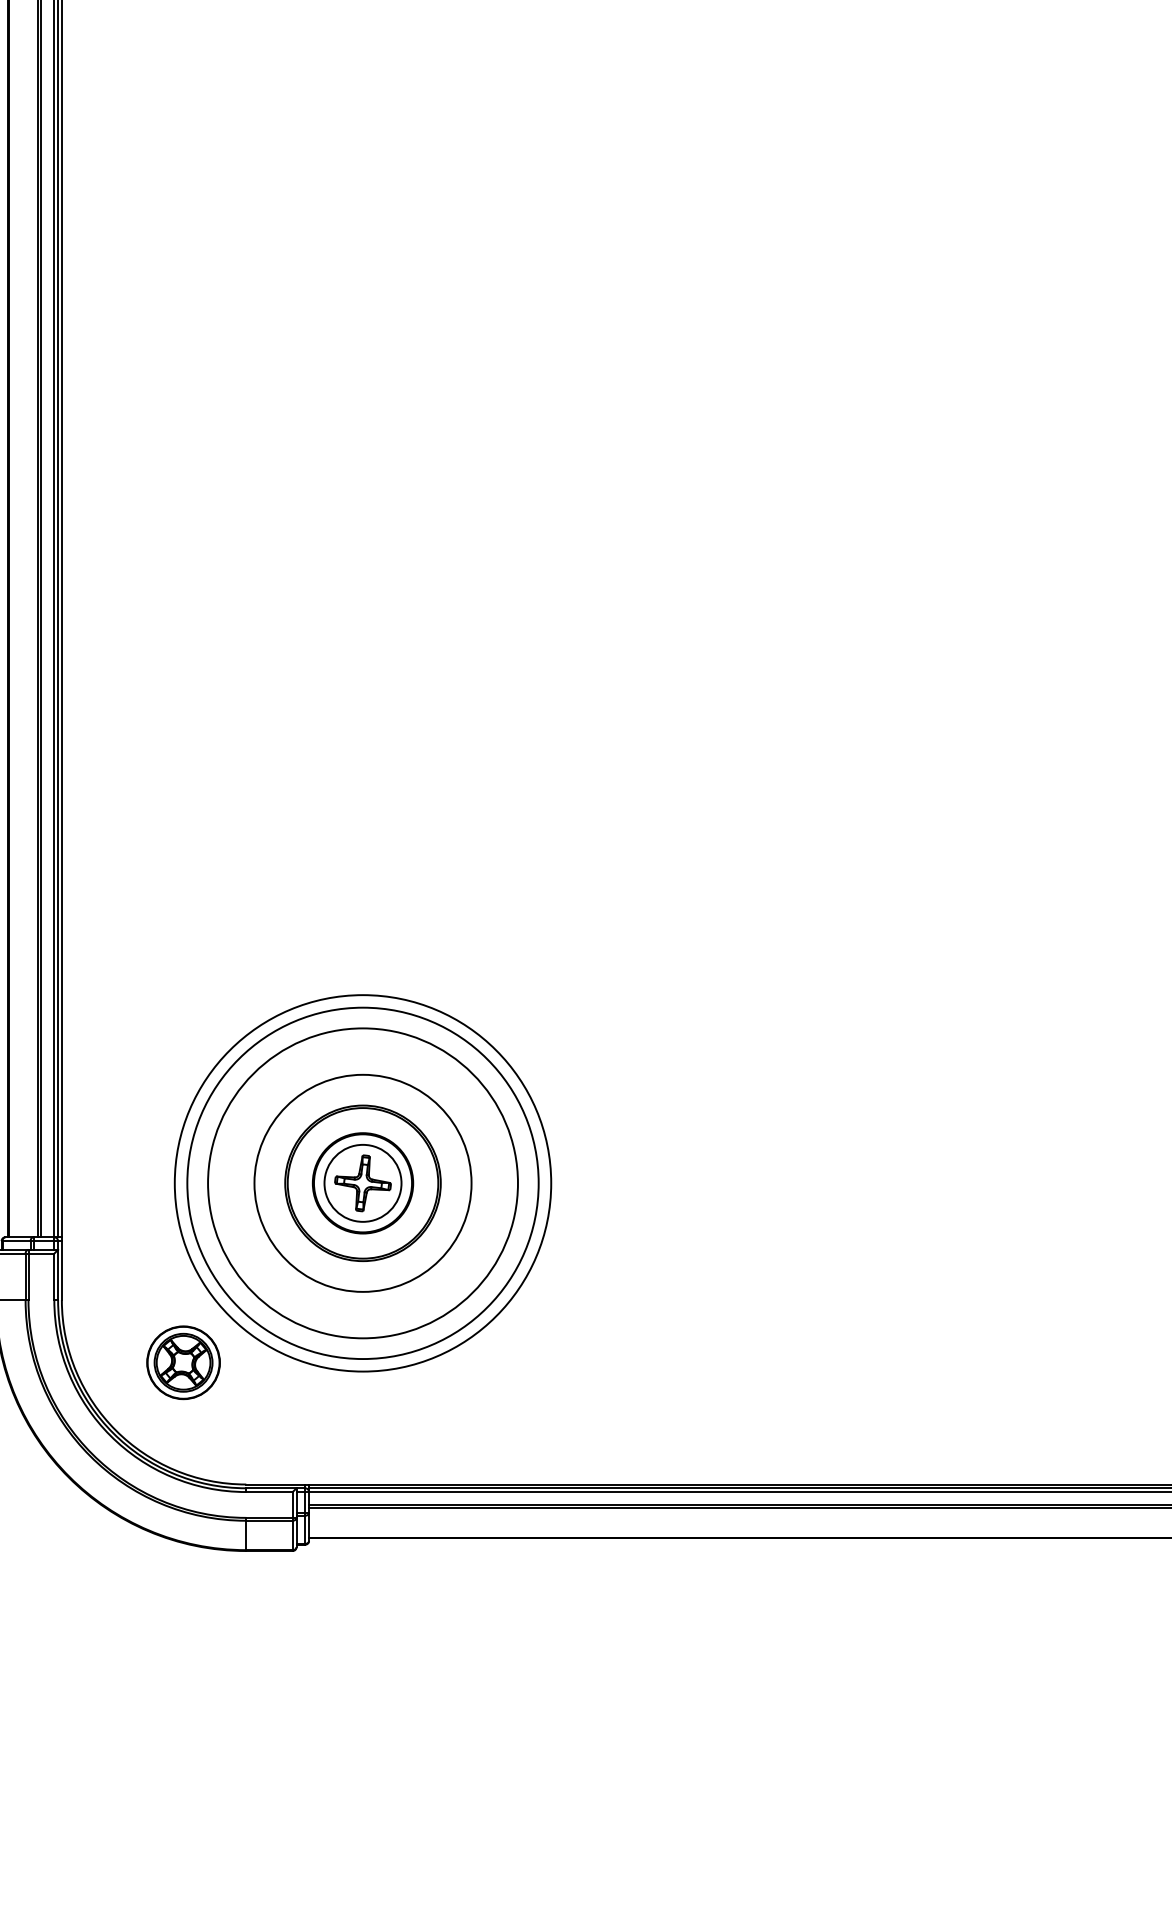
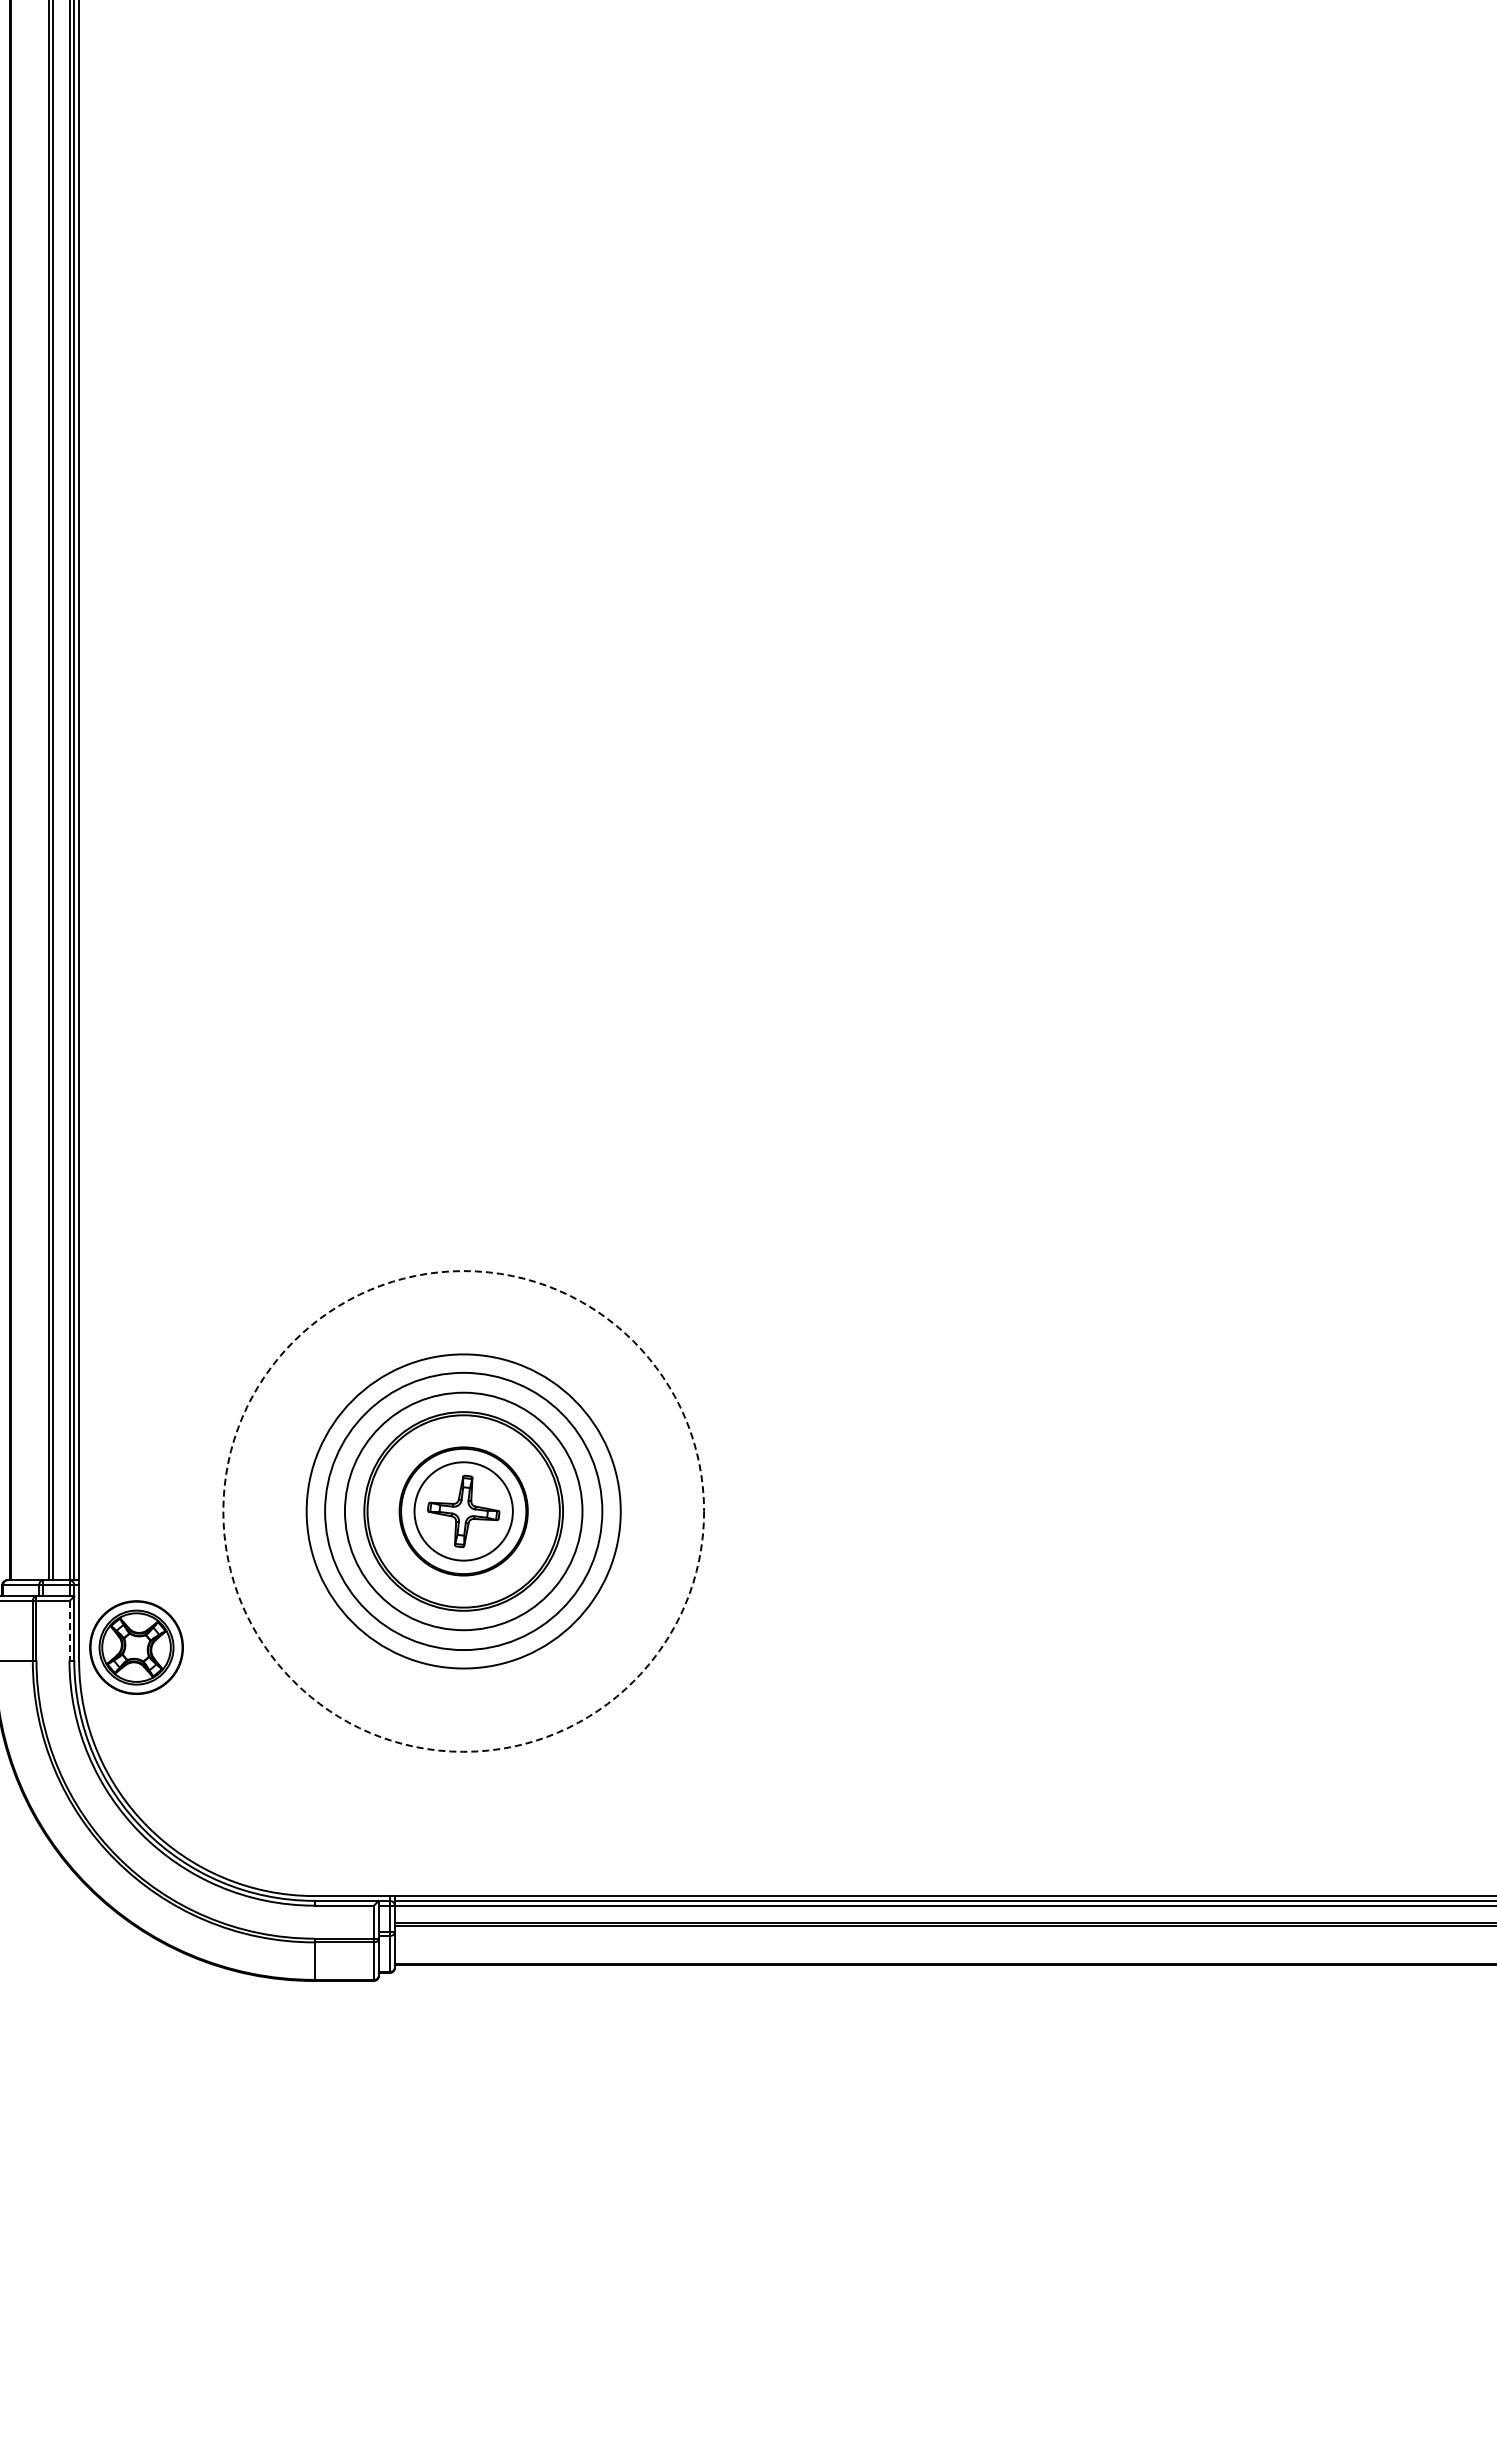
circle: (362, 1183) -> (463, 1511), size x0.6
circle: (362, 1183) -> (463, 1511), size x0.7
circle: (362, 1183) -> (463, 1511), solid -> dashed
line: (54, 1276) -> (69, 1630), solid -> dashed
part: (183, 1362) -> (136, 1647), moved

